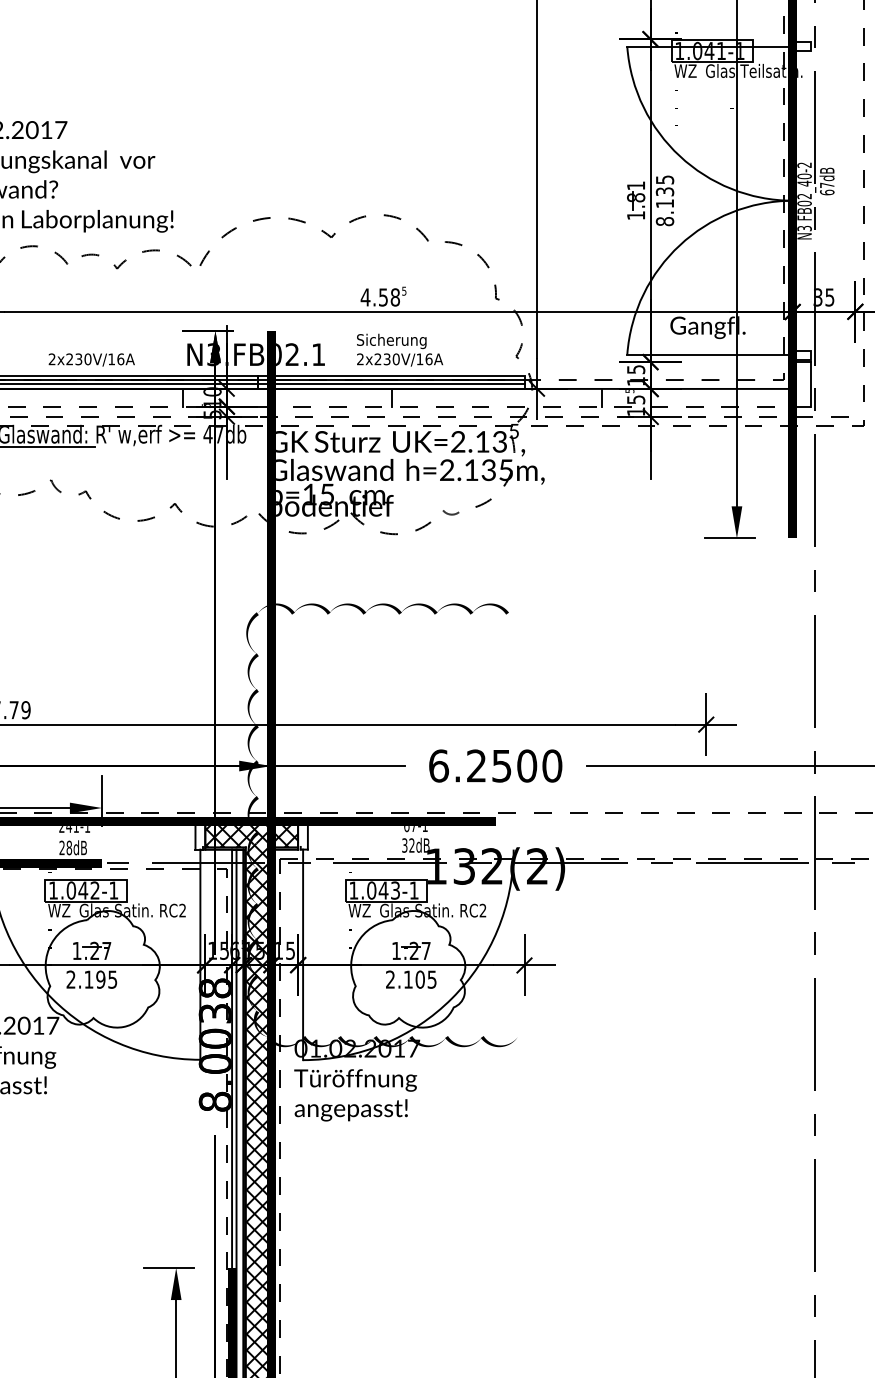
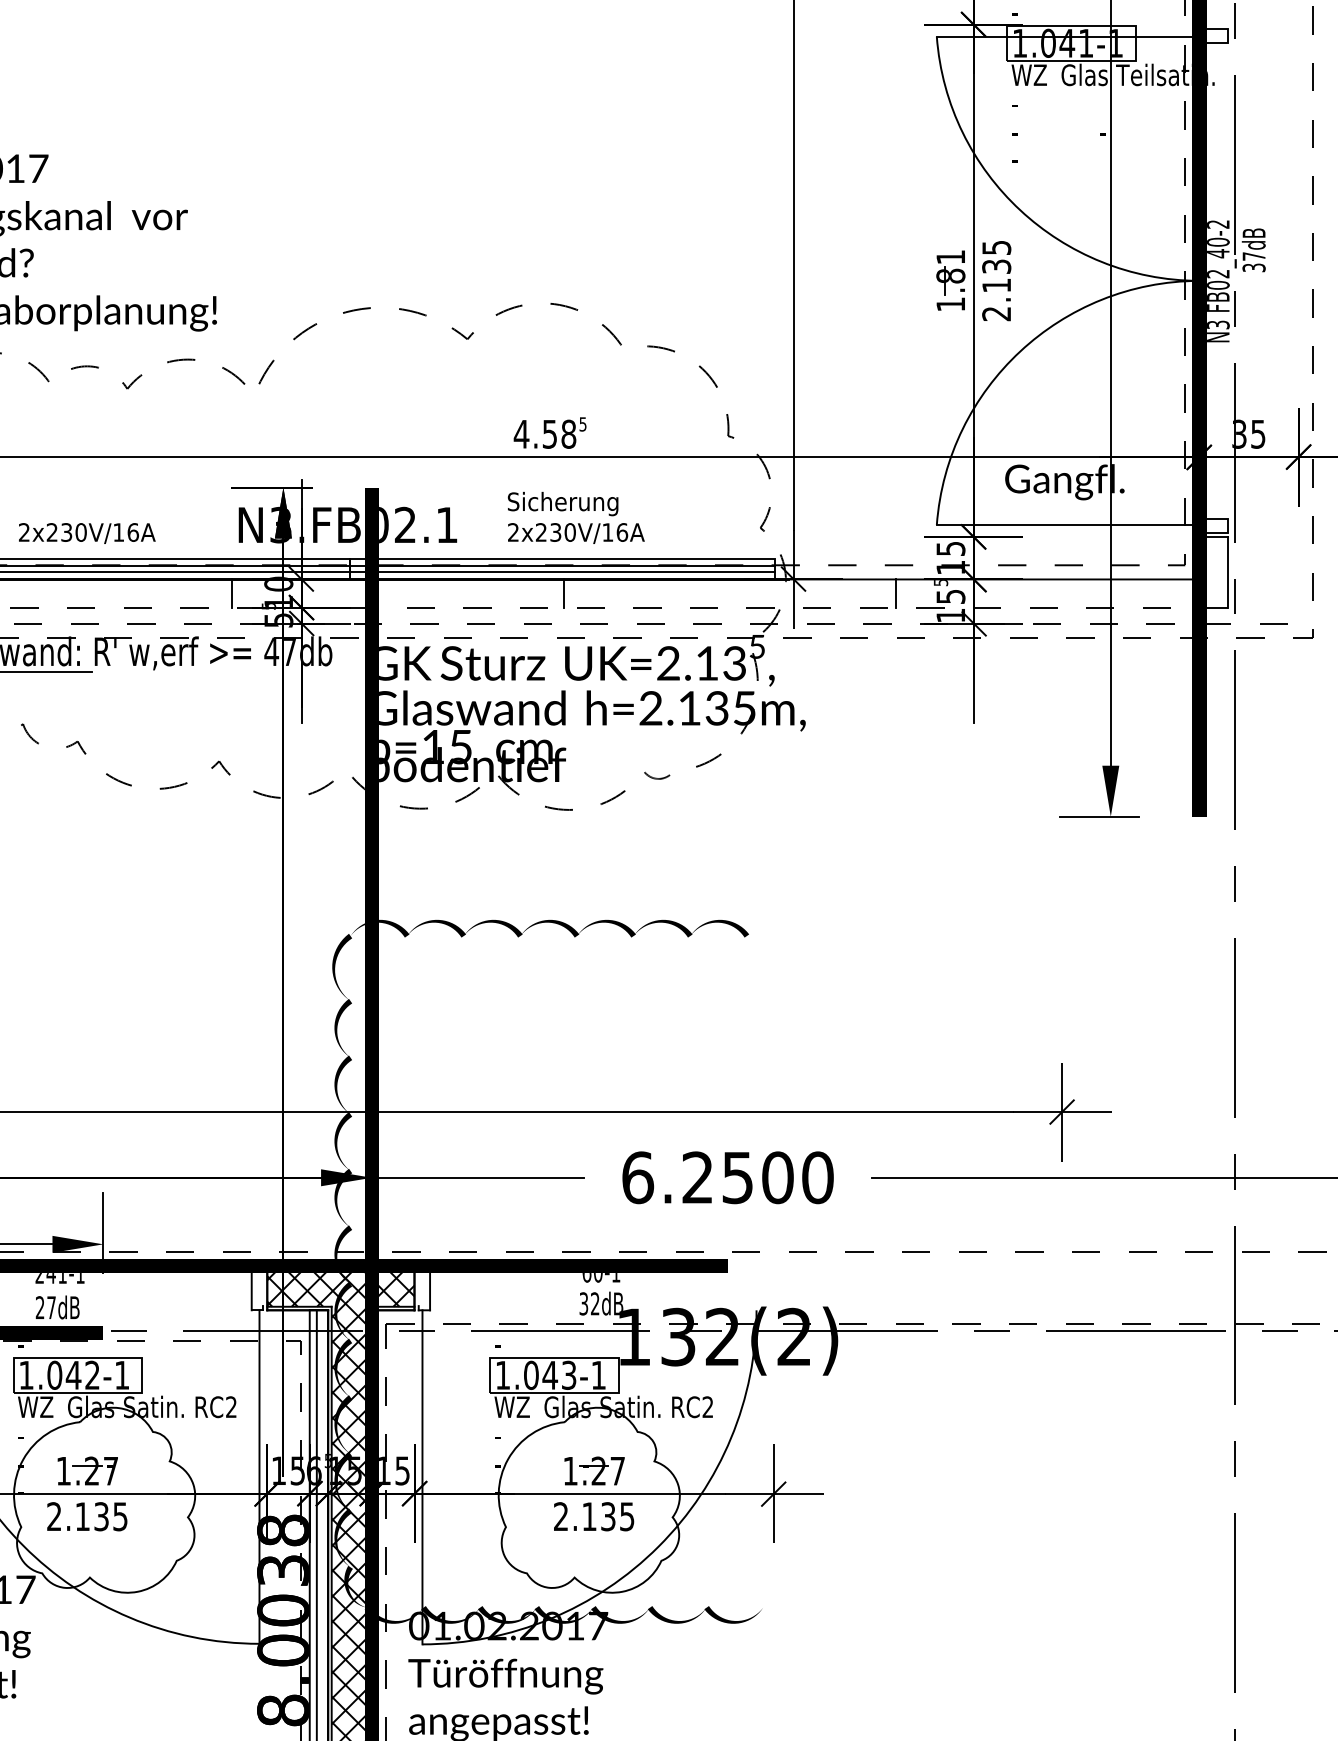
text: (827, 192) -> (1254, 267), 67dB -> 37dB
text: (665, 221) -> (997, 313), 8.135 -> 2.135
text: (413, 829) -> (597, 1278), 67-1 -> 60-1
text: (69, 847) -> (51, 1306), 28dB -> 27dB
text: (100, 979) -> (101, 1516), 2.195 -> 2.135
text: (419, 979) -> (607, 1516), 2.105 -> 2.135

